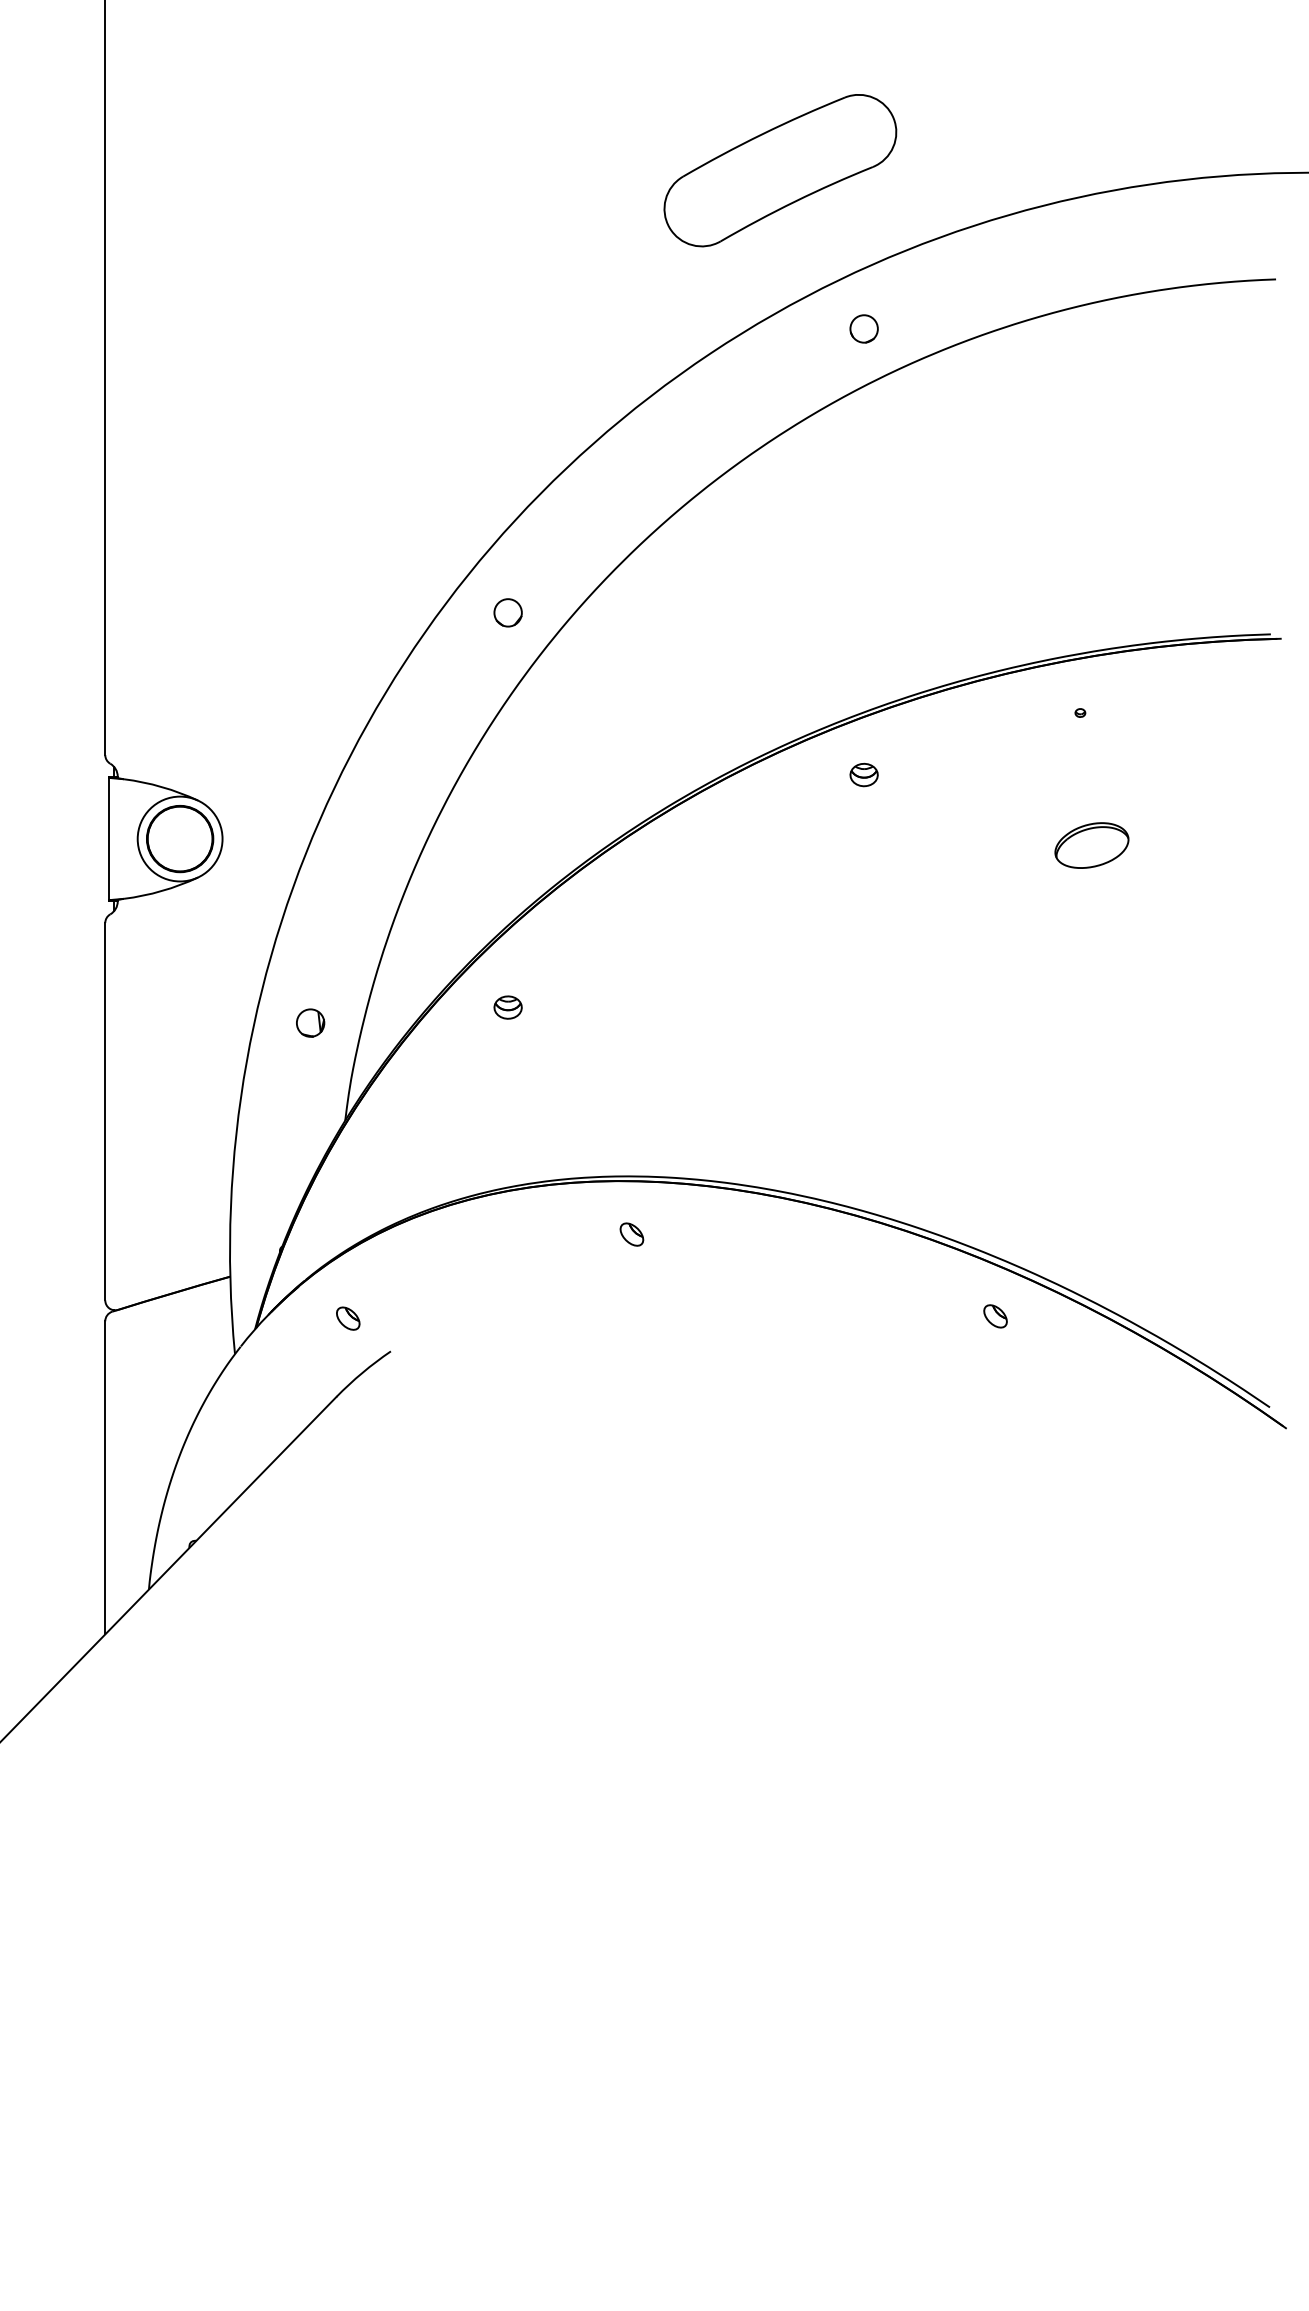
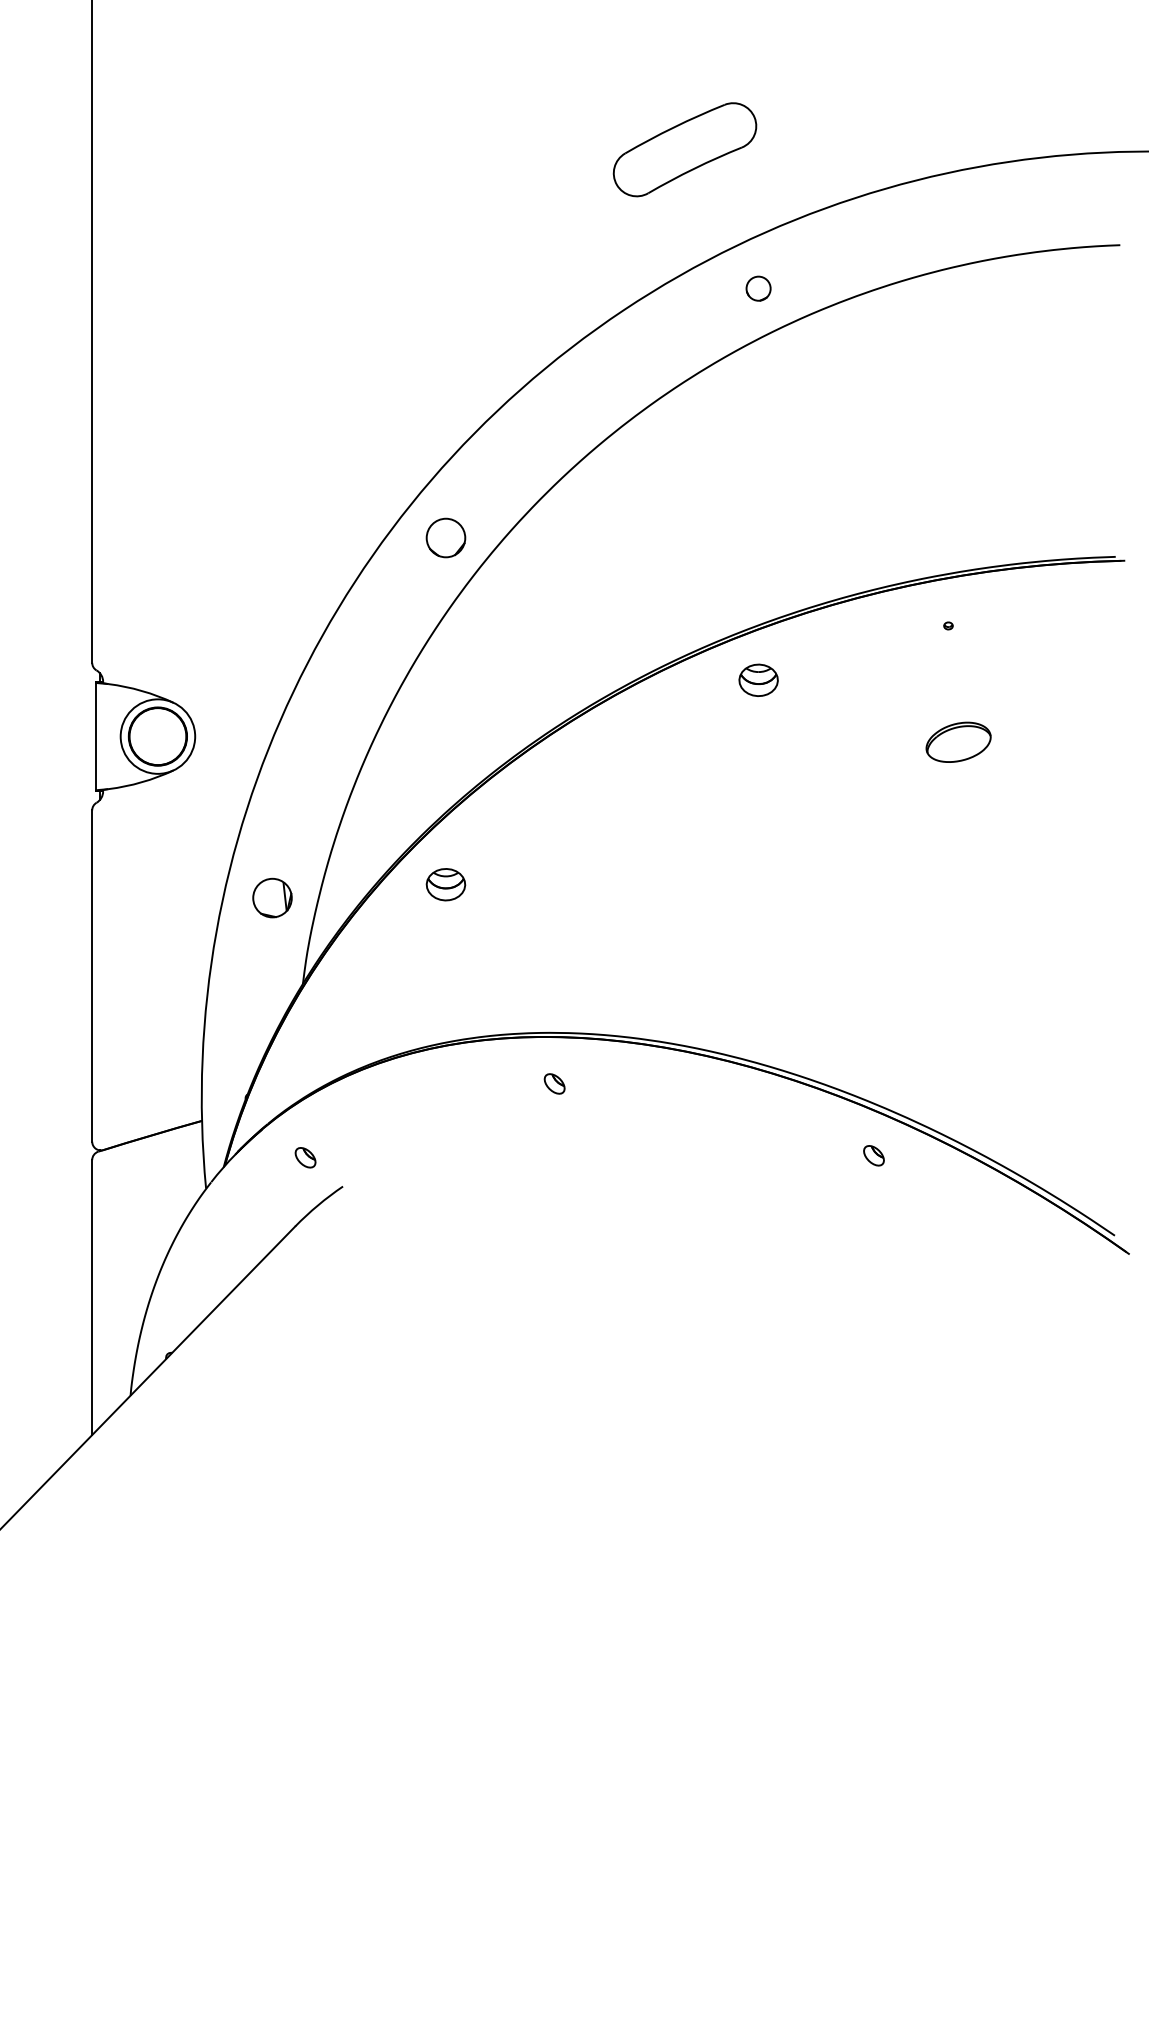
part: (779, 170) -> (684, 149), size x0.7
circle: (507, 612) -> (445, 537), size x1.6
part: (864, 775) -> (758, 680), size x1.6
part: (507, 1007) -> (445, 884), size x1.6
part: (310, 1023) -> (272, 898), size x1.6

